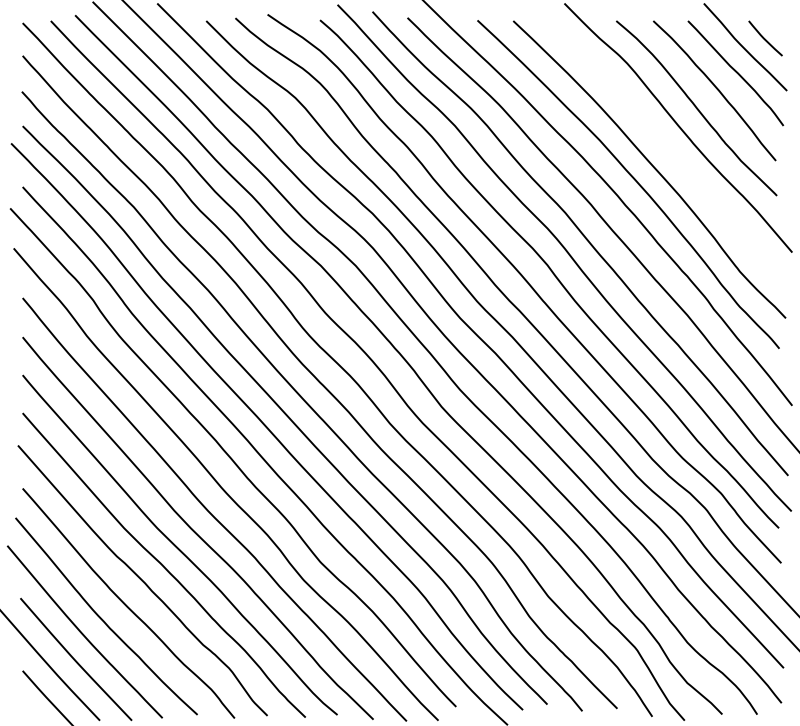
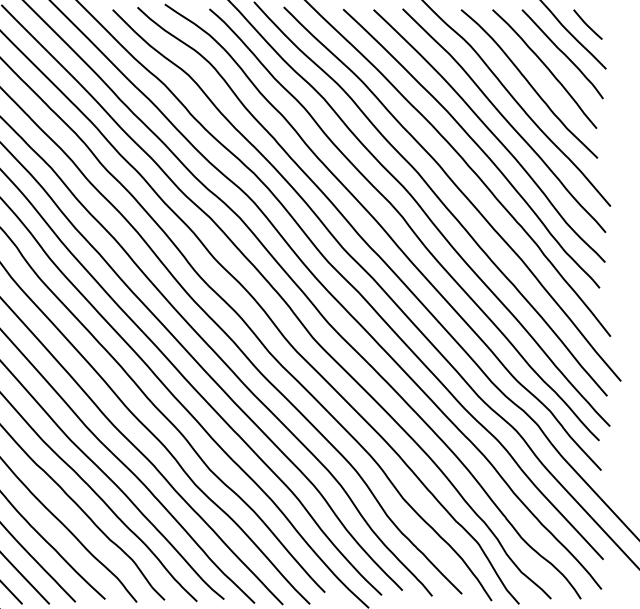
curve: (667, 150) -> (504, 119), added

